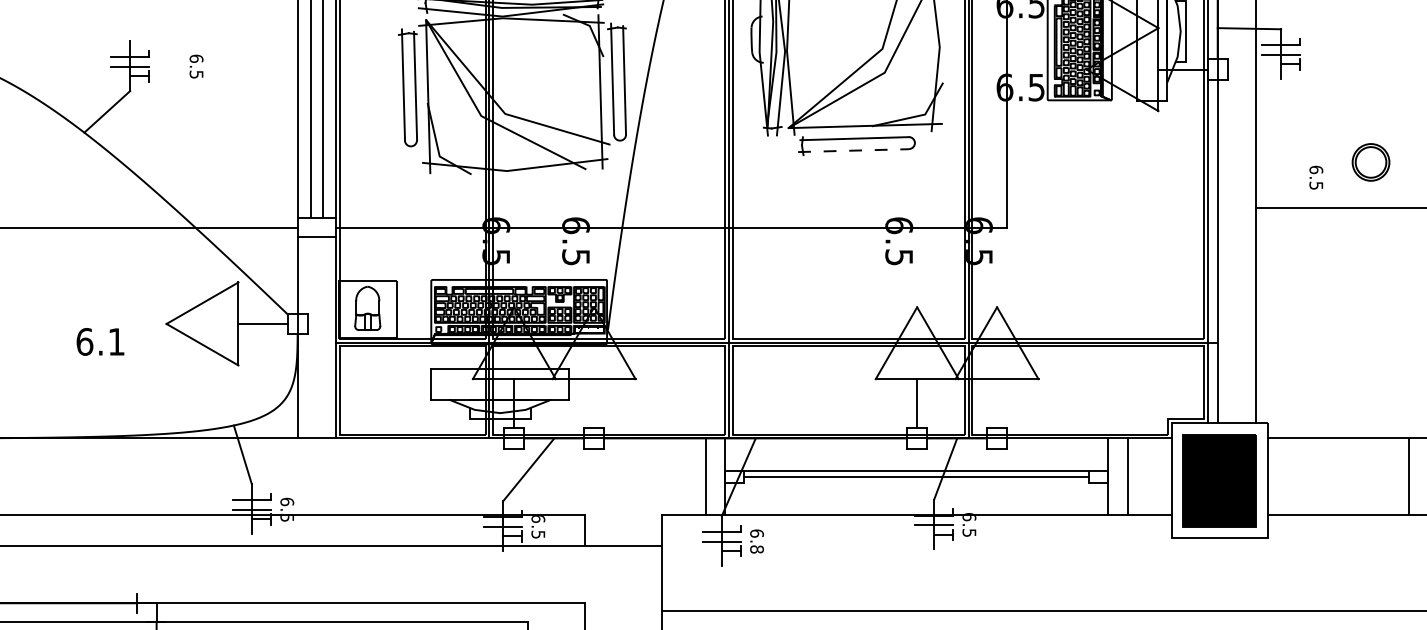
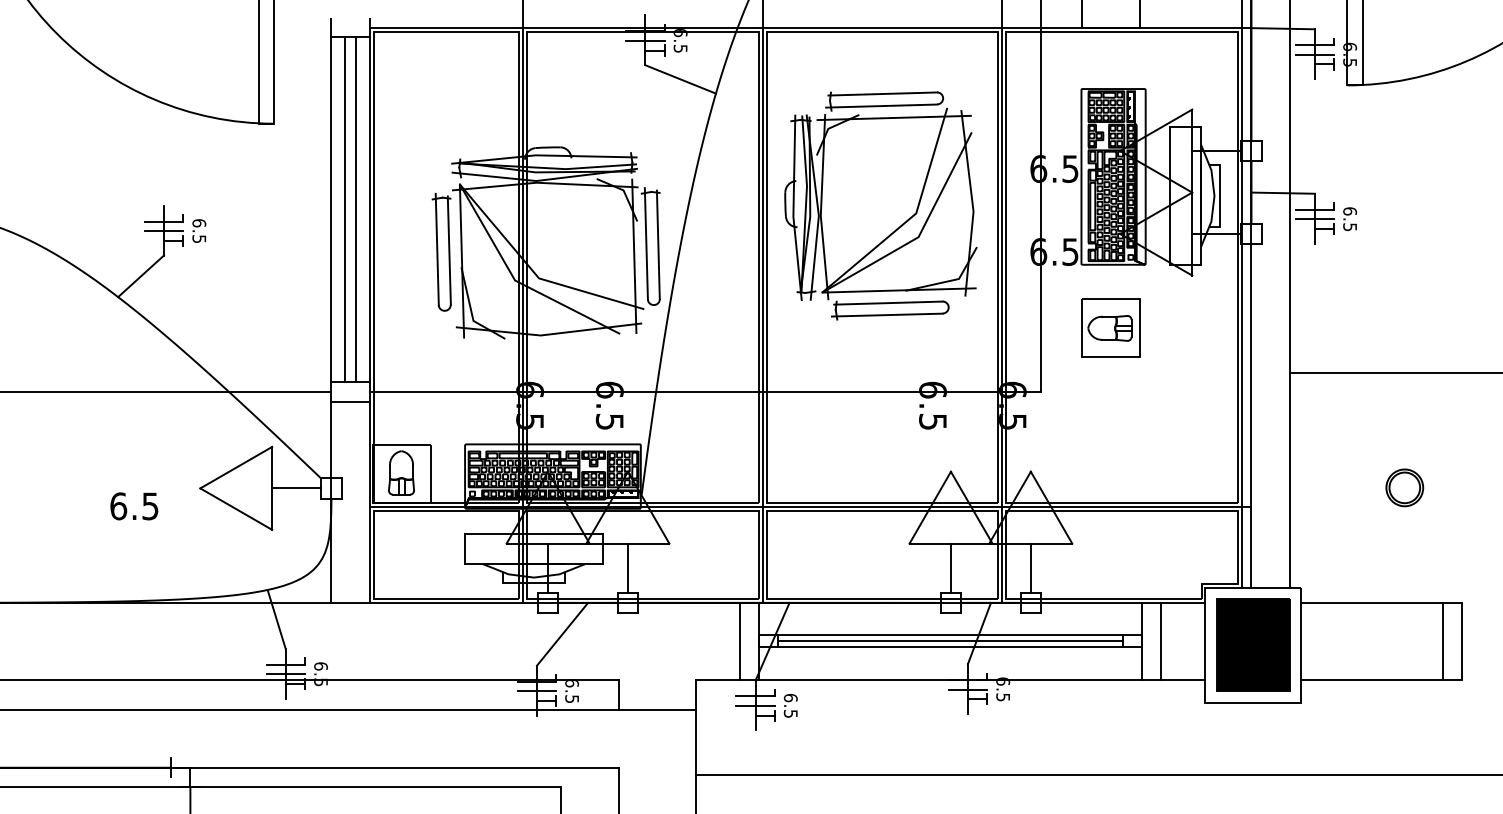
text: (196, 66) -> (199, 230), moved
line: (853, 151) -> (887, 315), dashed -> solid
part: (1370, 162) -> (1404, 487), moved
part: (1076, 163) -> (1110, 327), added
text: (1316, 178) -> (1350, 219), moved
text: (116, 342) -> (150, 506), 6.1 -> 6.5
line: (593, 403) -> (627, 567), added
line: (996, 403) -> (1030, 567), added
line: (916, 482) -> (950, 646), added
text: (756, 549) -> (790, 713), 6.8 -> 6.5

